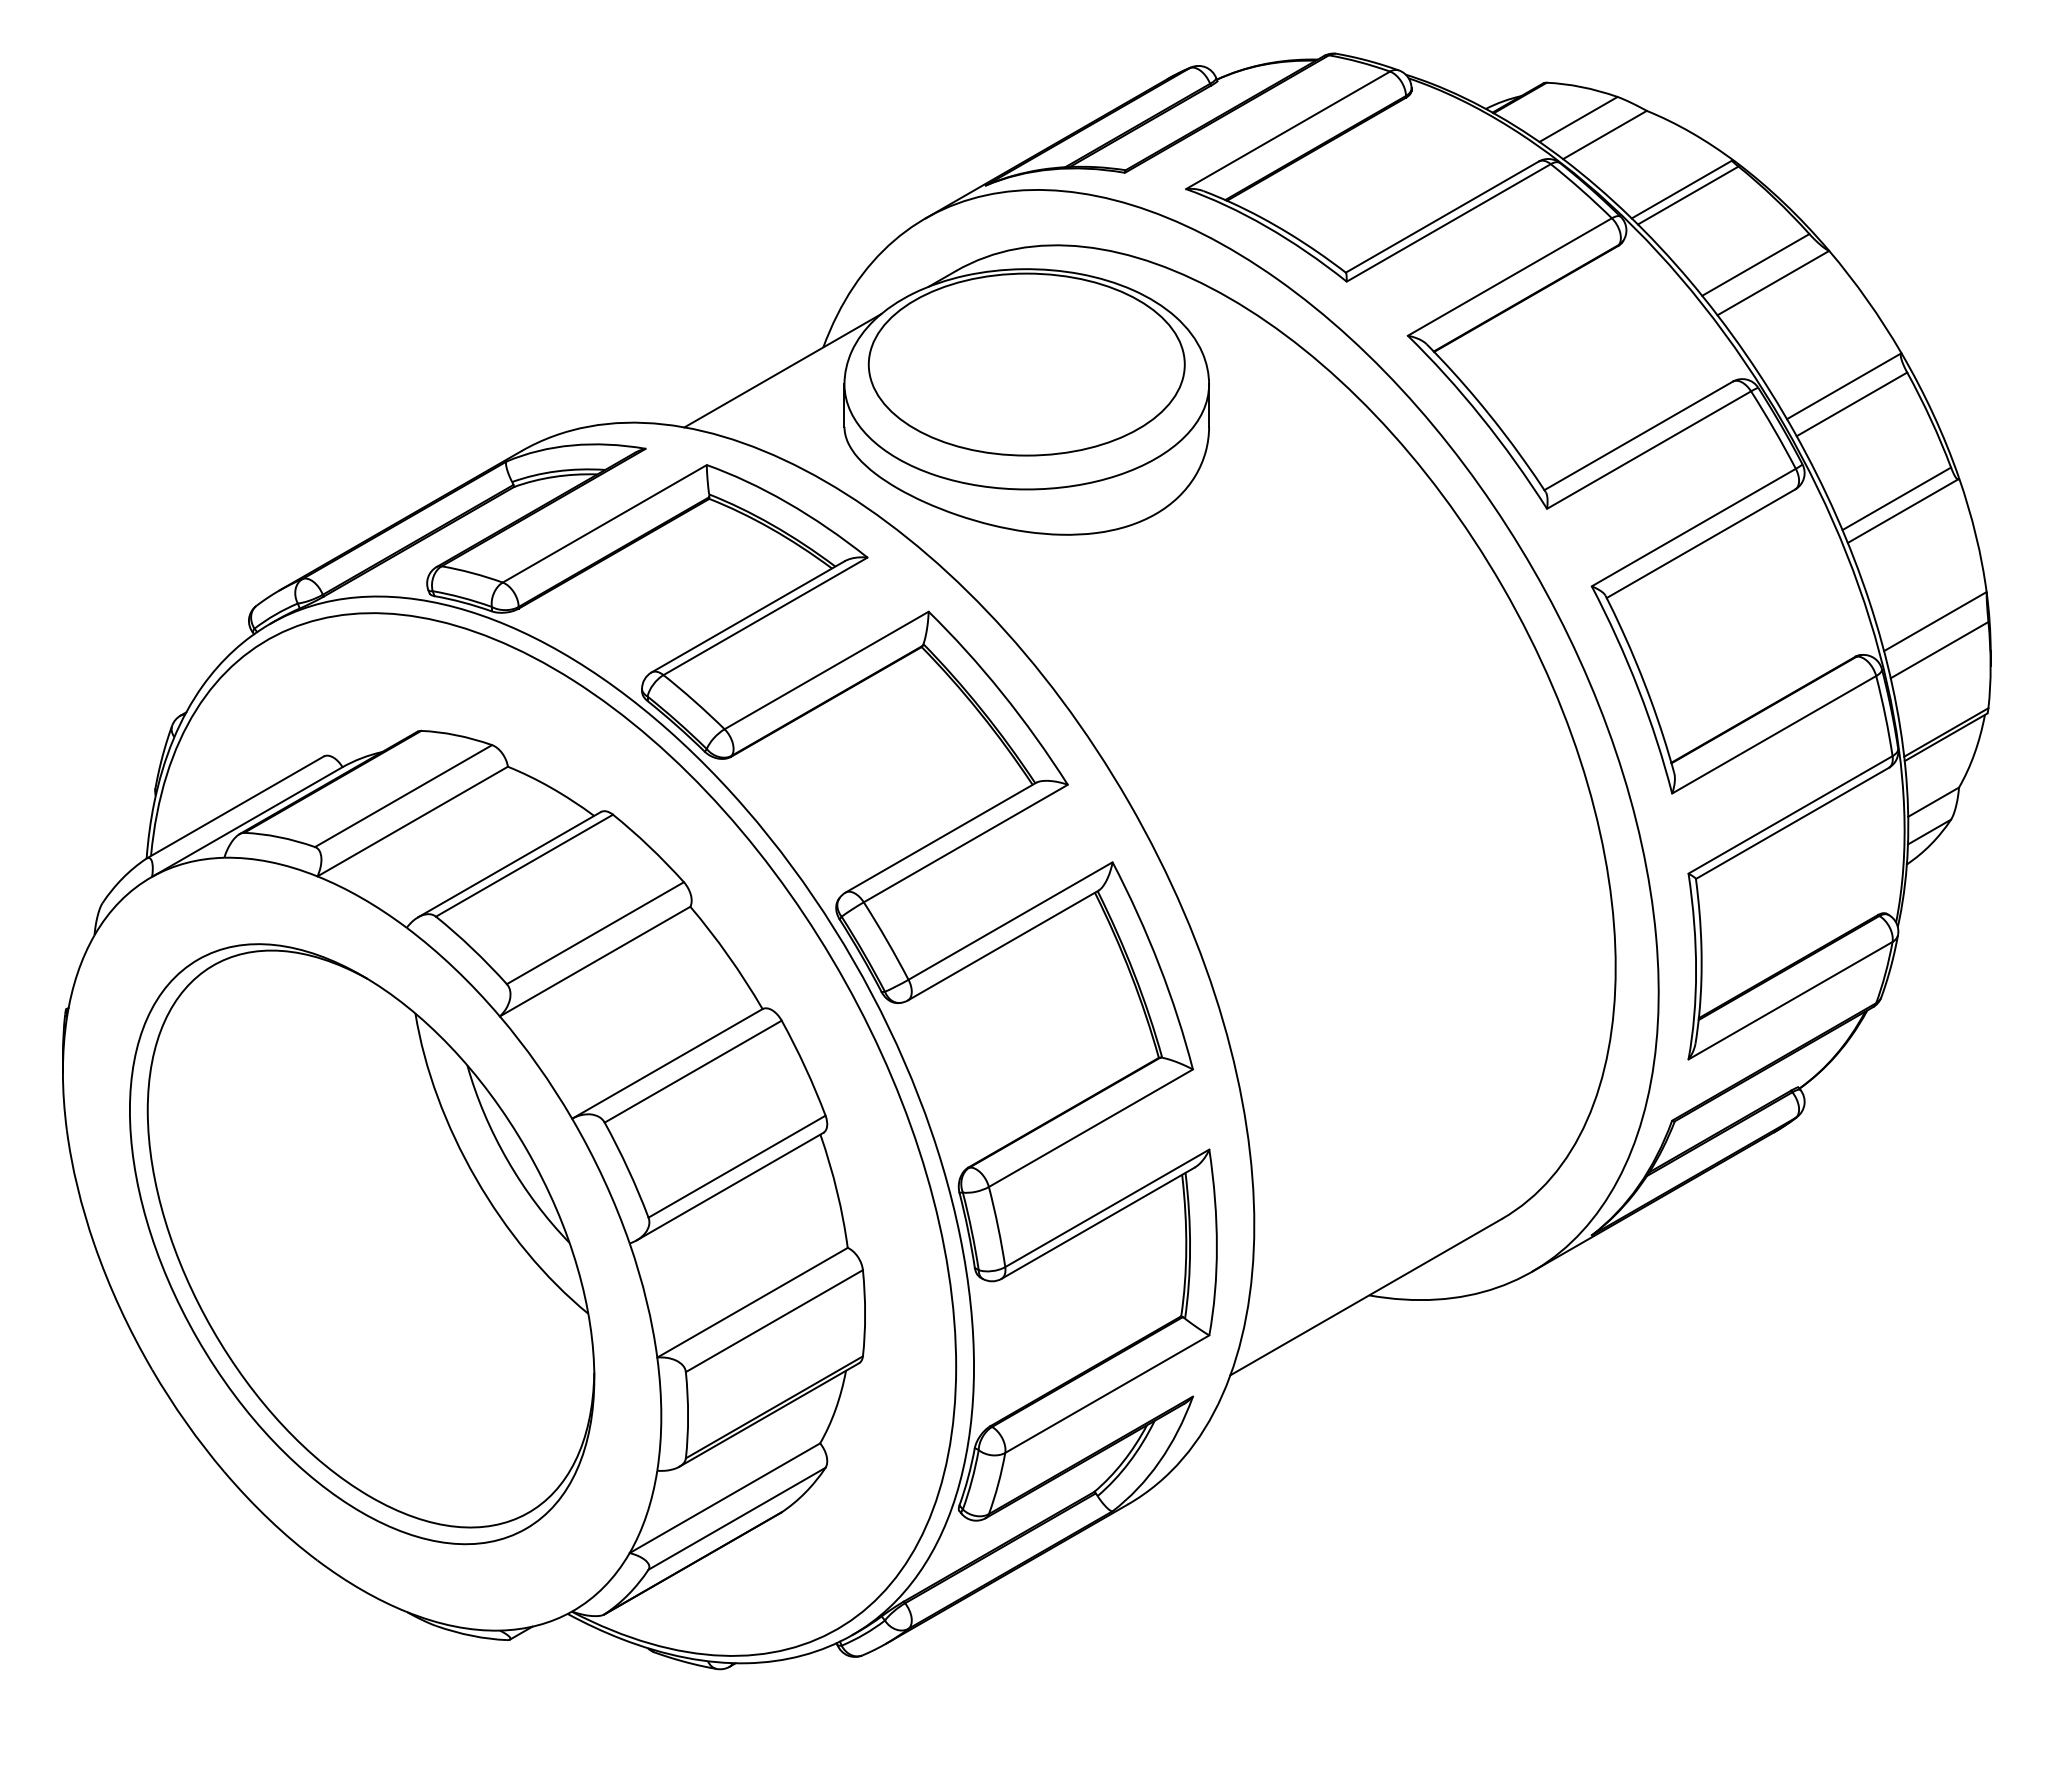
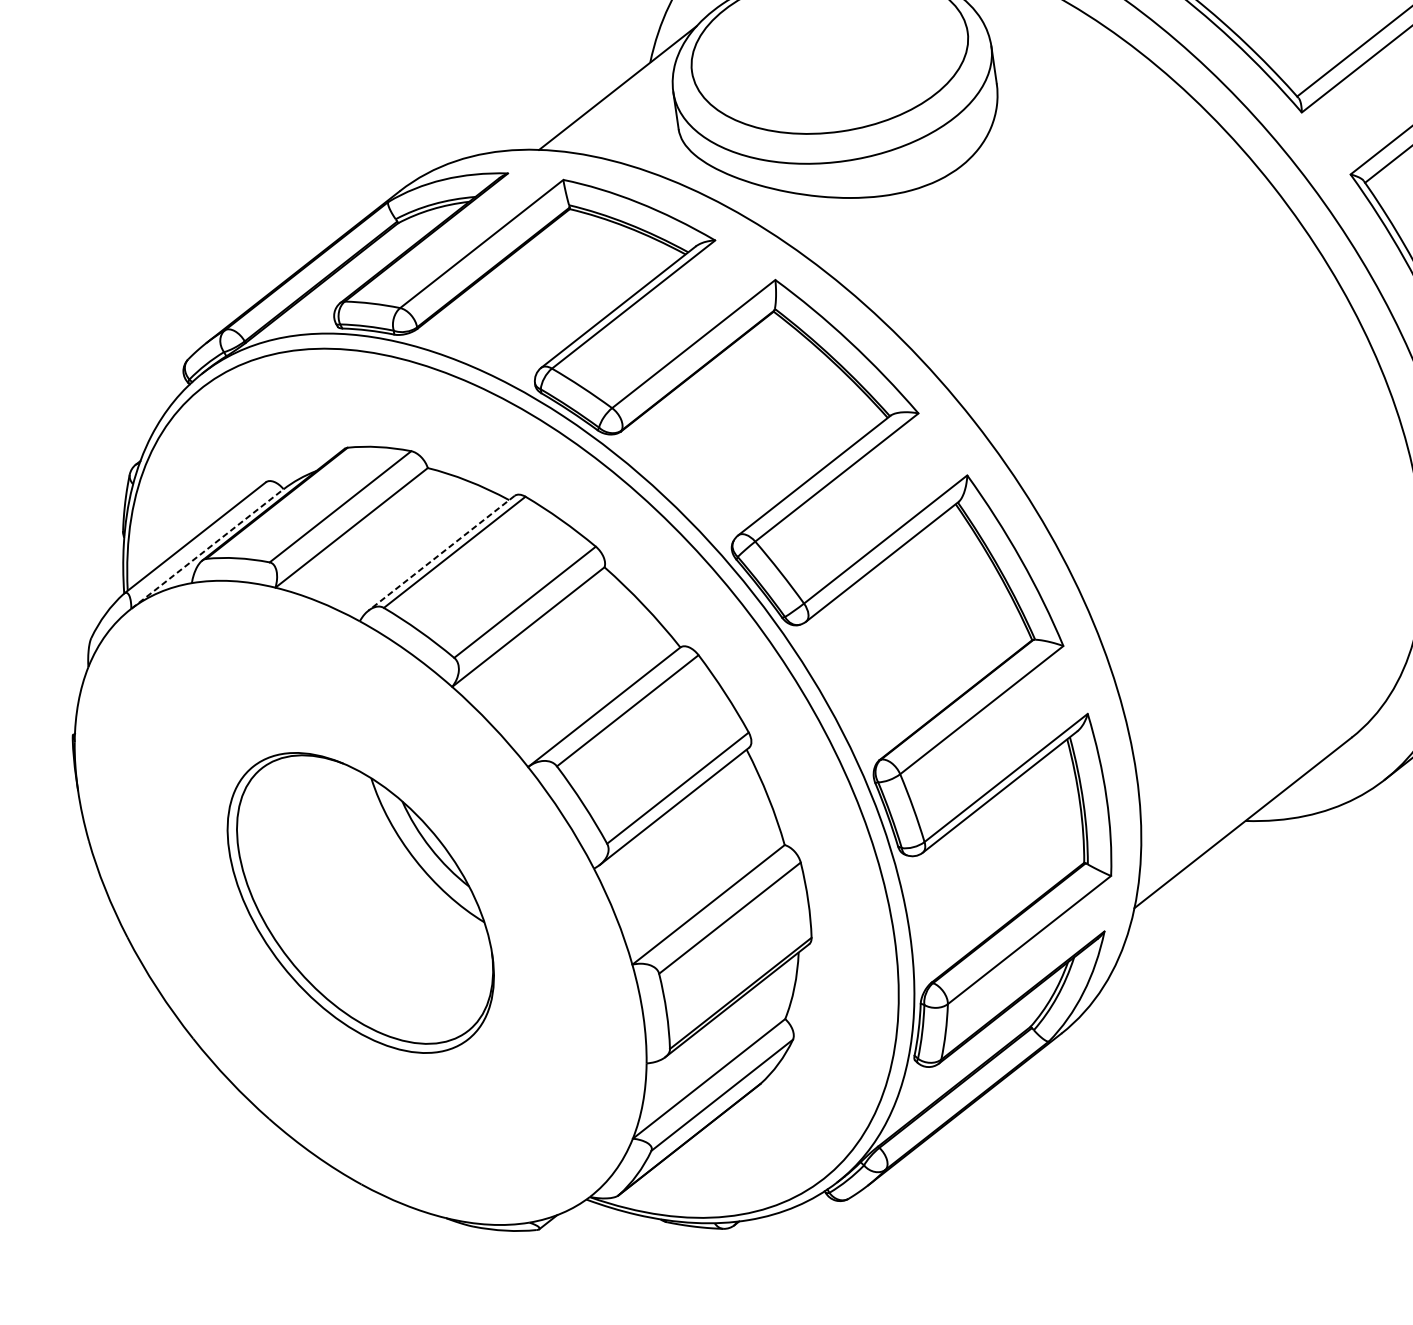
line: (247, 822) -> (207, 549), solid -> dashed
line: (509, 864) -> (441, 553), solid -> dashed
part: (362, 1244) -> (361, 903), size x0.6

